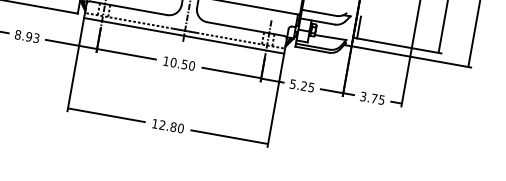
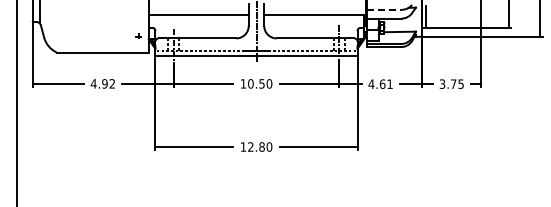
line: (320, 12) -> (385, 9), solid -> dashed
text: (26, 36) -> (102, 83), 8.93 -> 4.92
text: (301, 86) -> (380, 84), 5.25 -> 4.61

